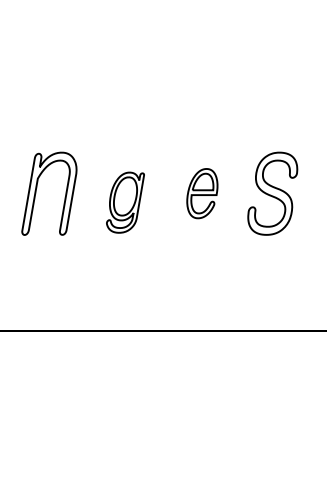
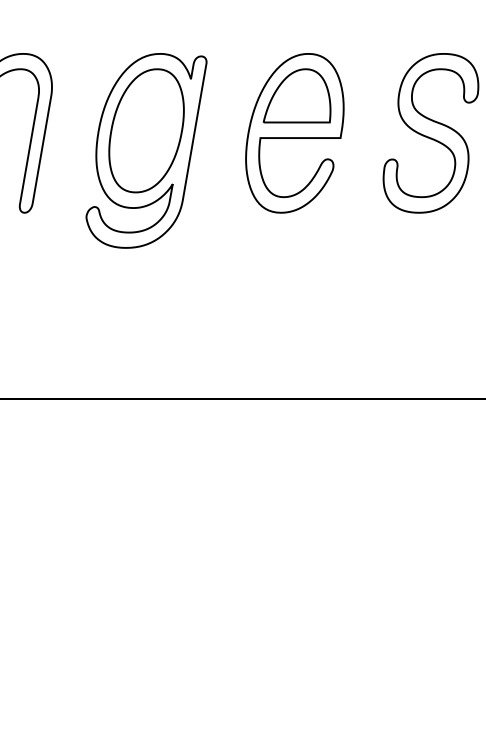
part: (202, 193) -> (295, 132), size x1.67
part: (125, 202) -> (146, 150), size x1.67

